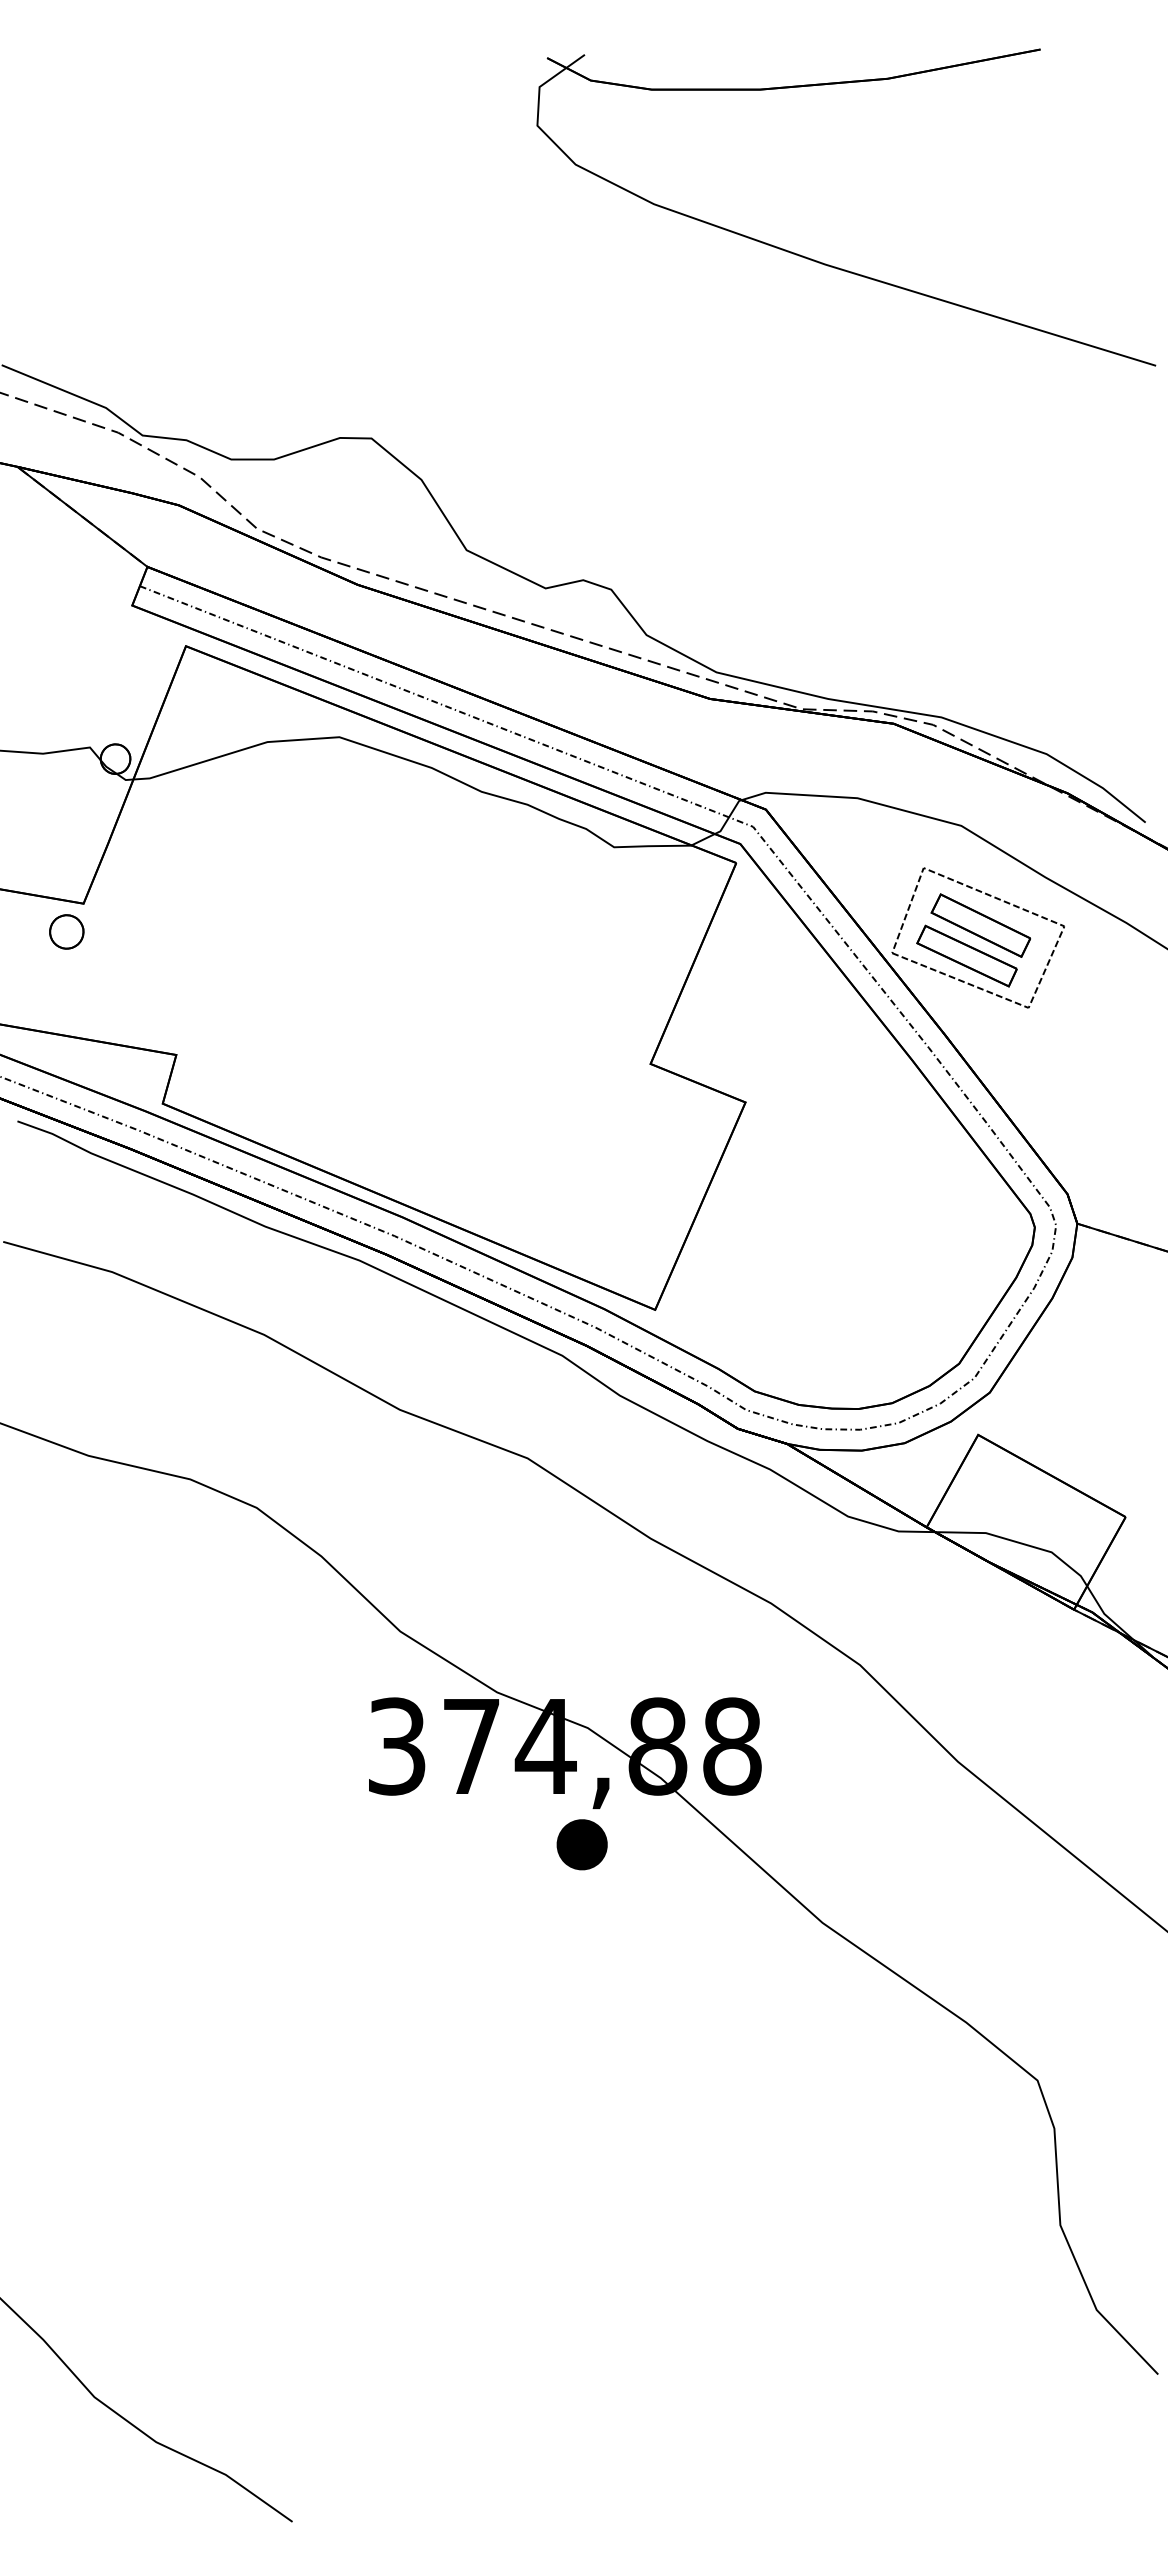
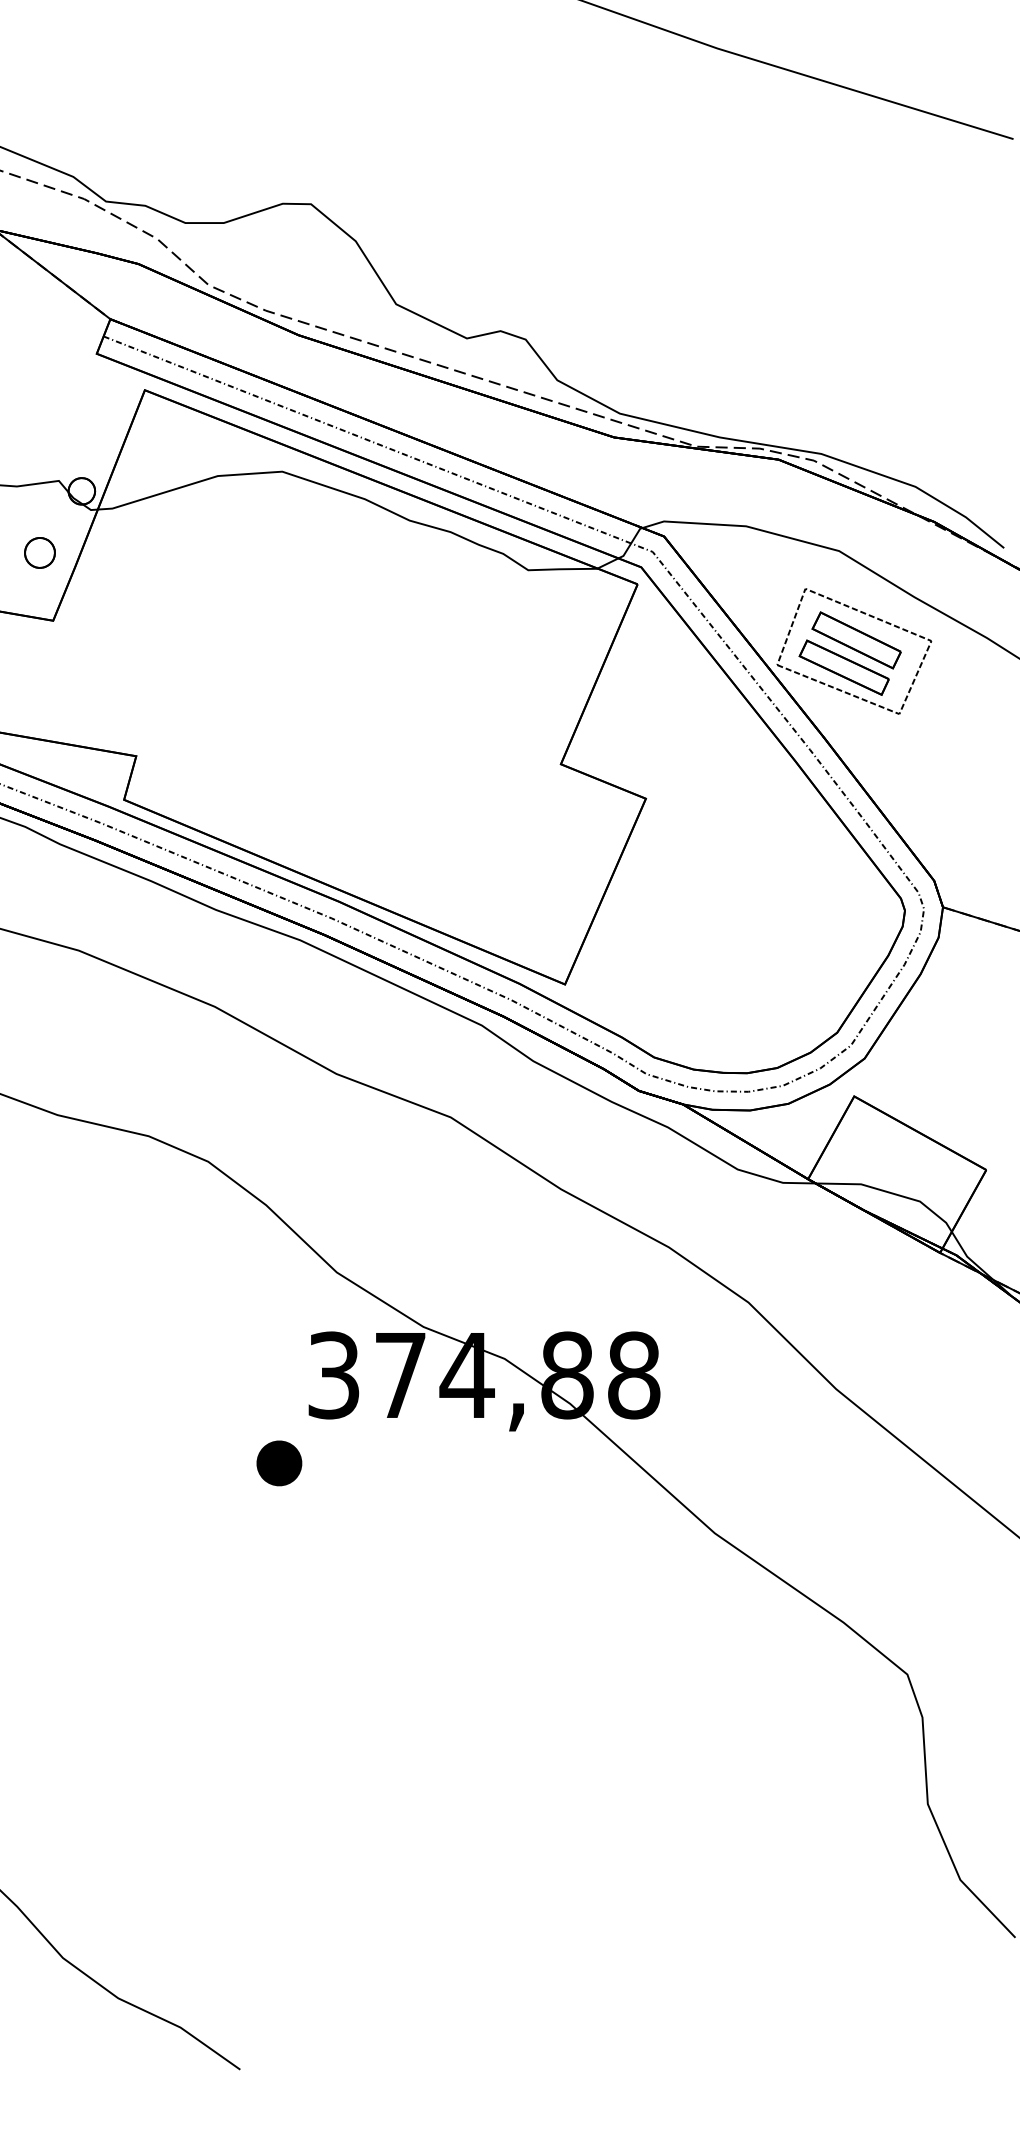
part: (66, 931) -> (39, 552), moved
part: (581, 1844) -> (278, 1463), moved

